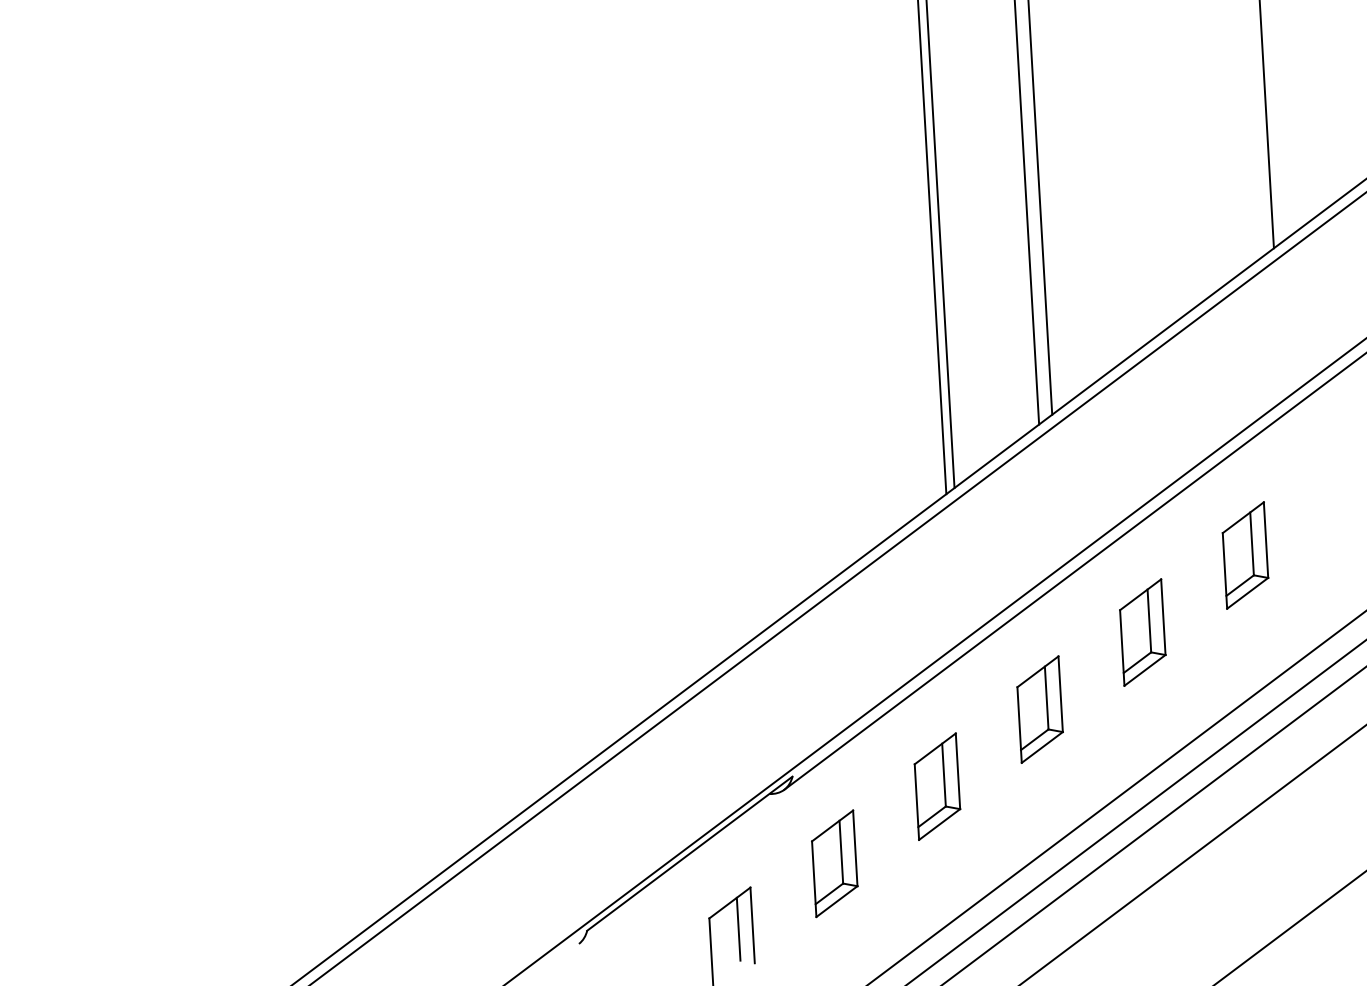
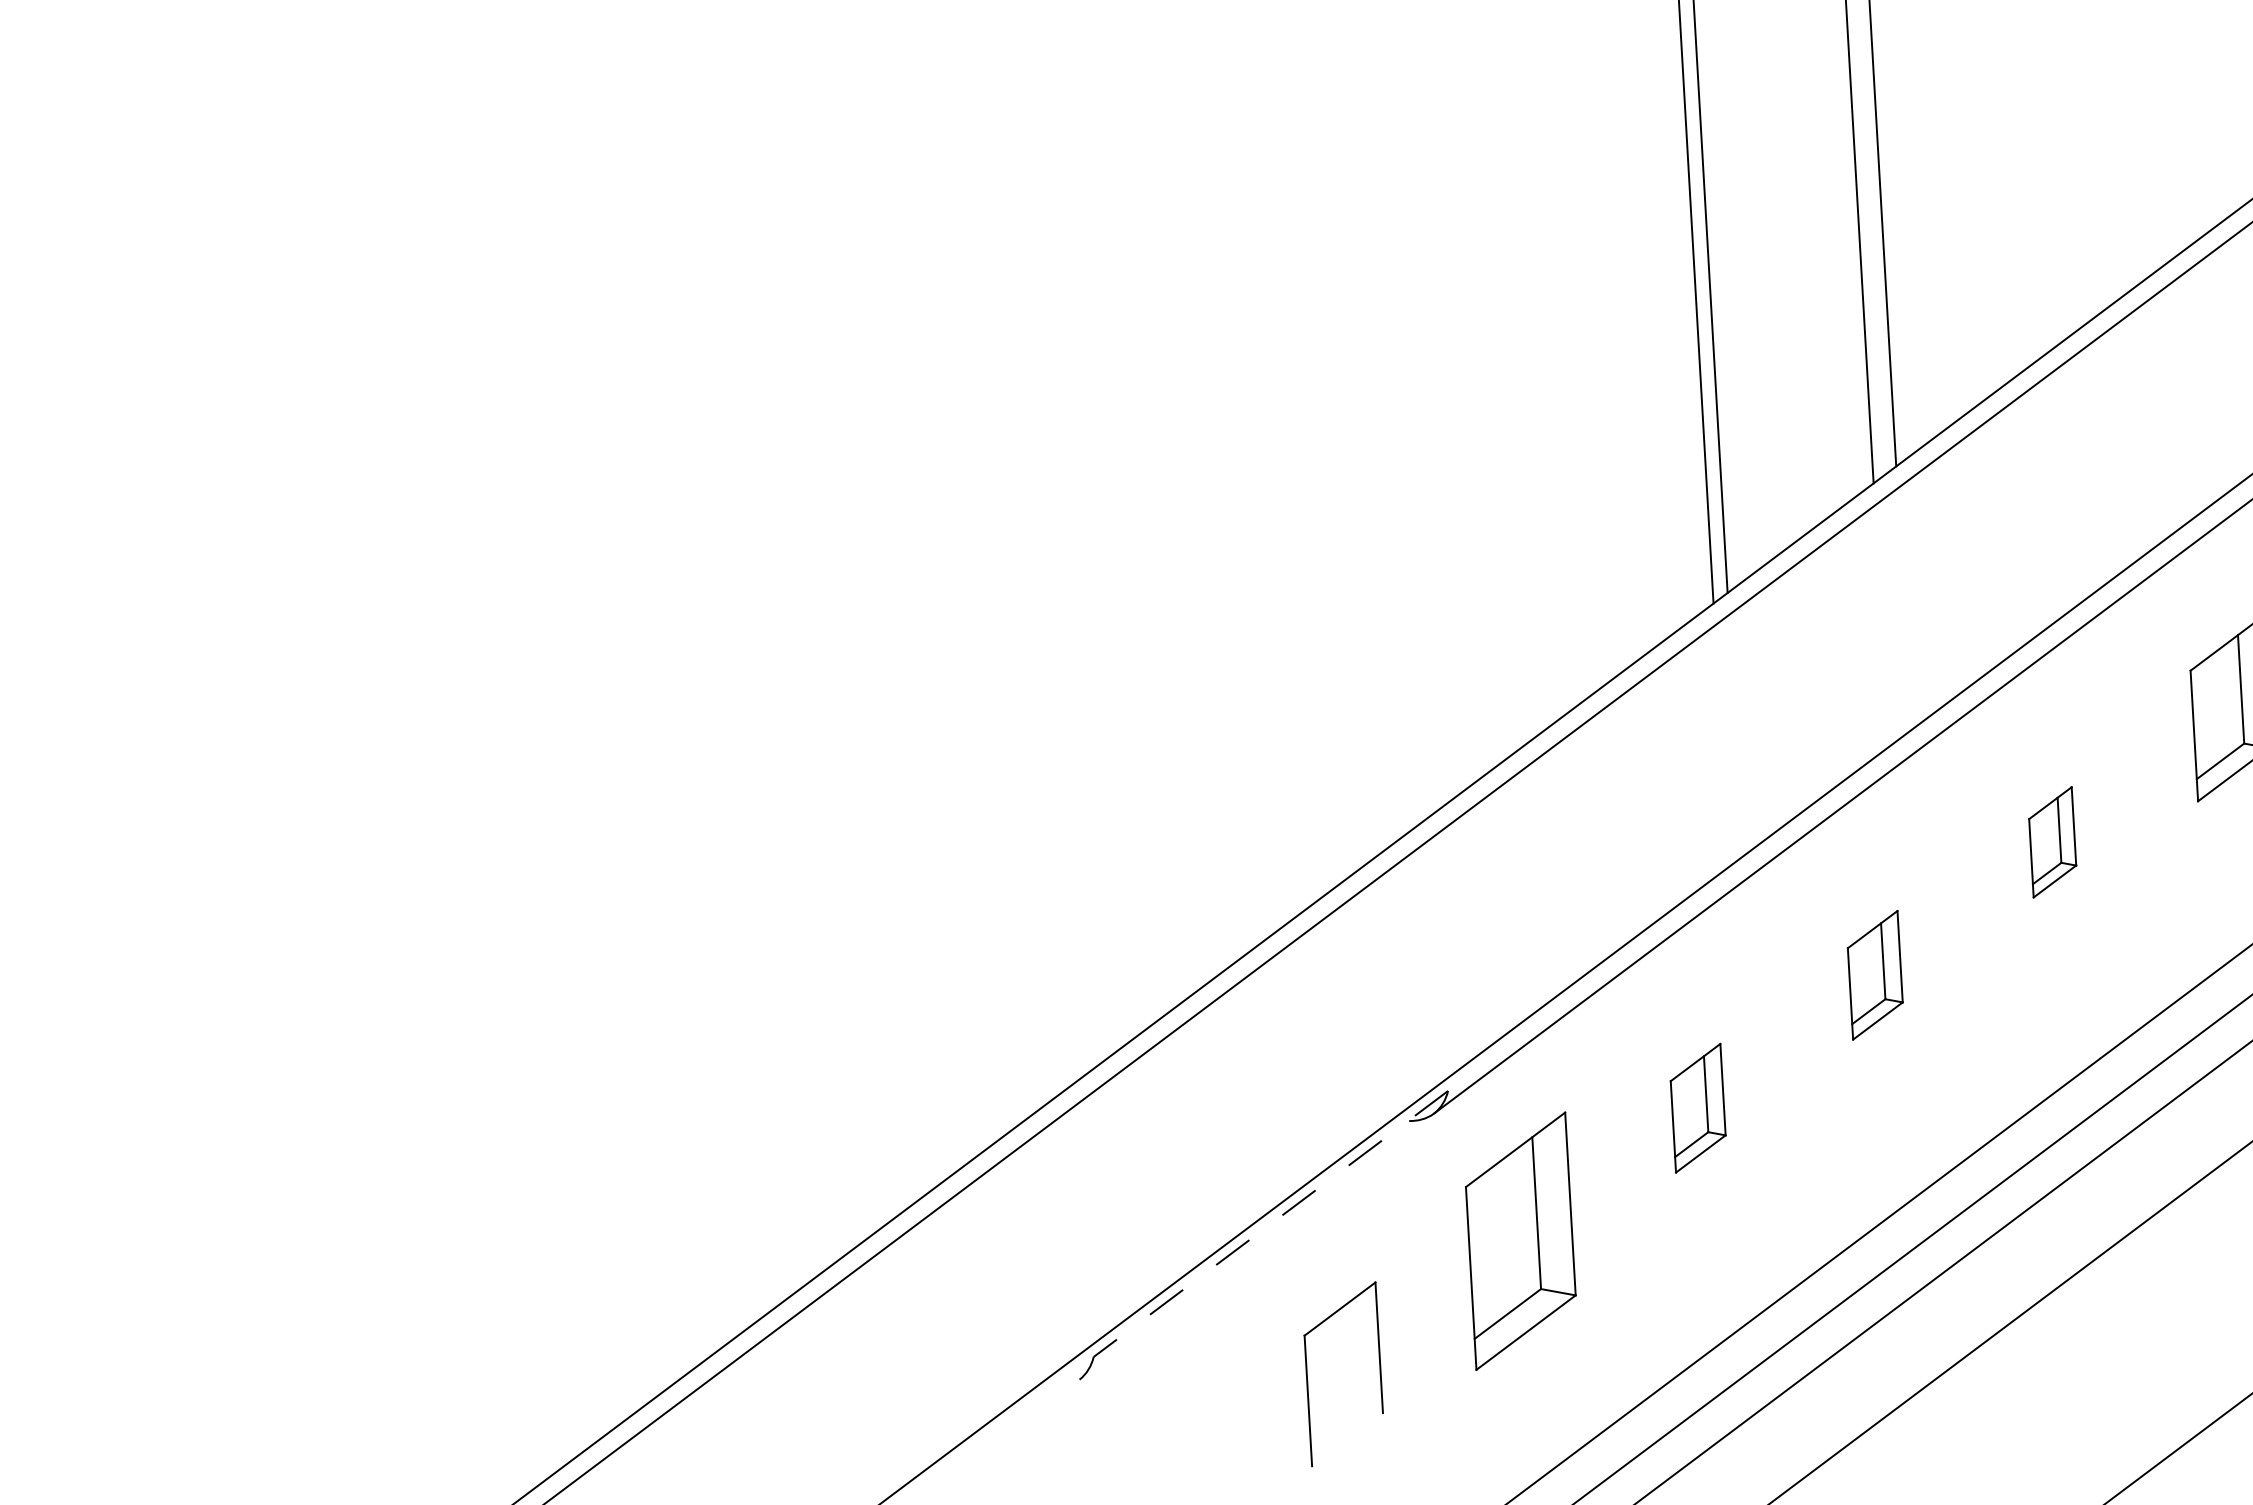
part: (1142, 632) -> (2052, 842), size x0.6
part: (1039, 709) -> (1874, 975), size x0.7
part: (937, 786) -> (1698, 1108), size x0.7
line: (689, 854) -> (1270, 1225), solid -> dashed
part: (834, 863) -> (1520, 1240), size x1.4
line: (738, 928) -> (1354, 1353), removed

